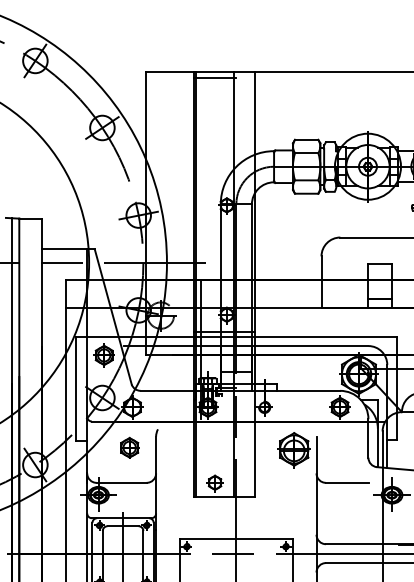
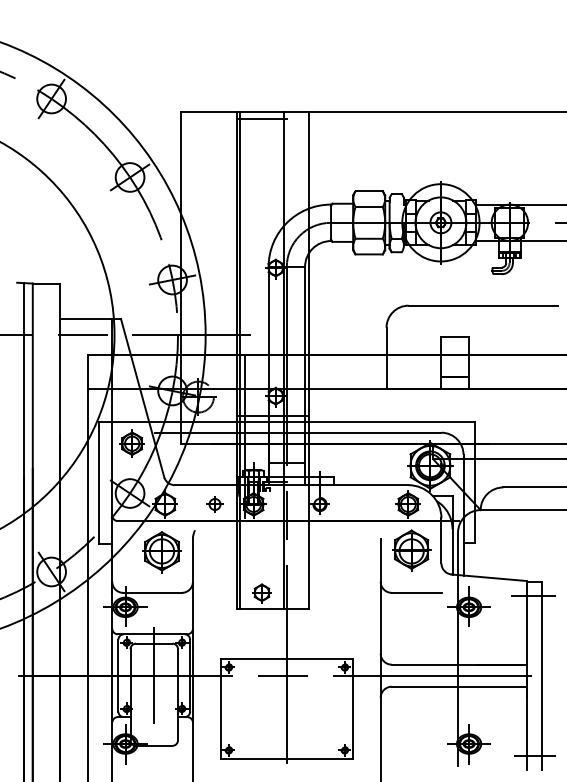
part: (174, 407) -> (214, 504), added
part: (129, 448) -> (161, 552), size x1.67
part: (294, 450) -> (411, 550), moved

